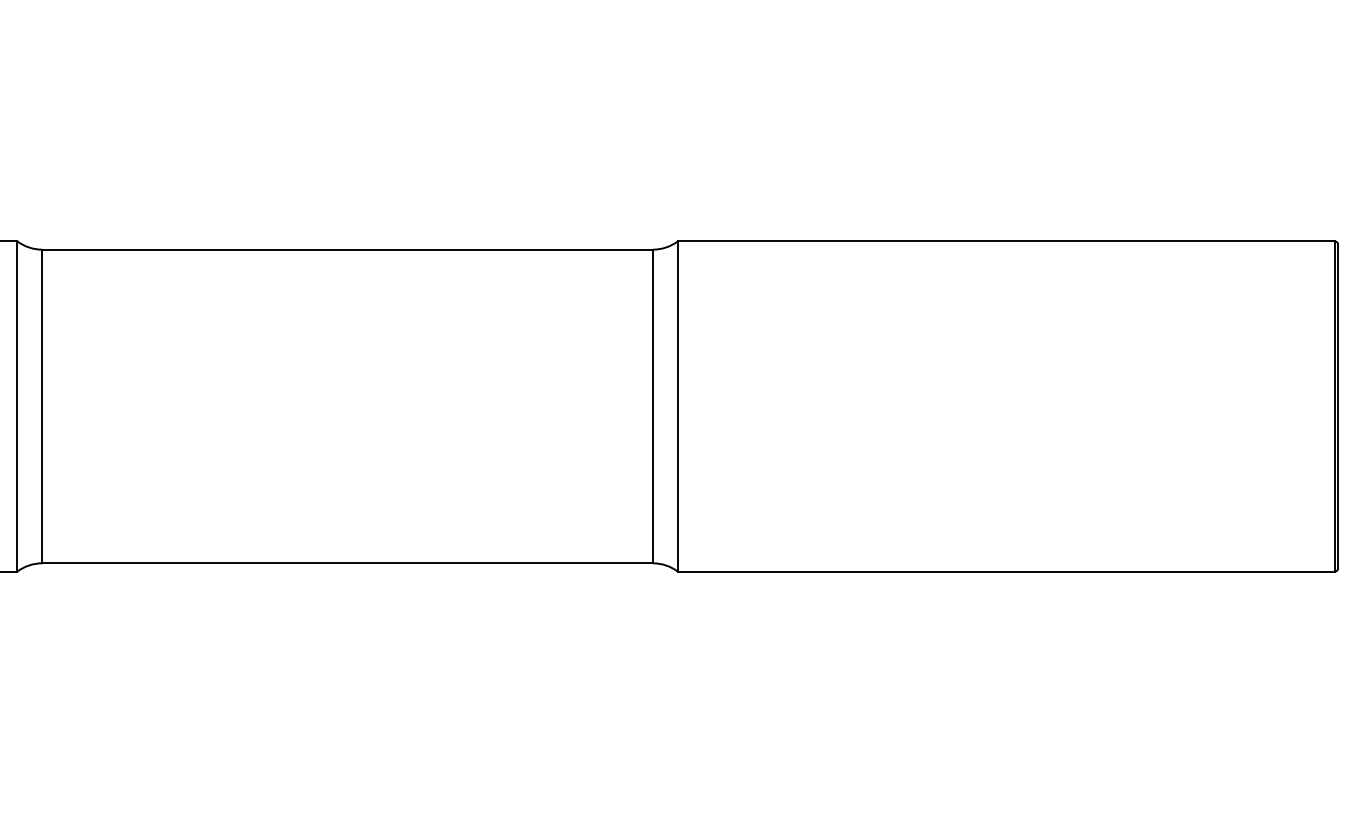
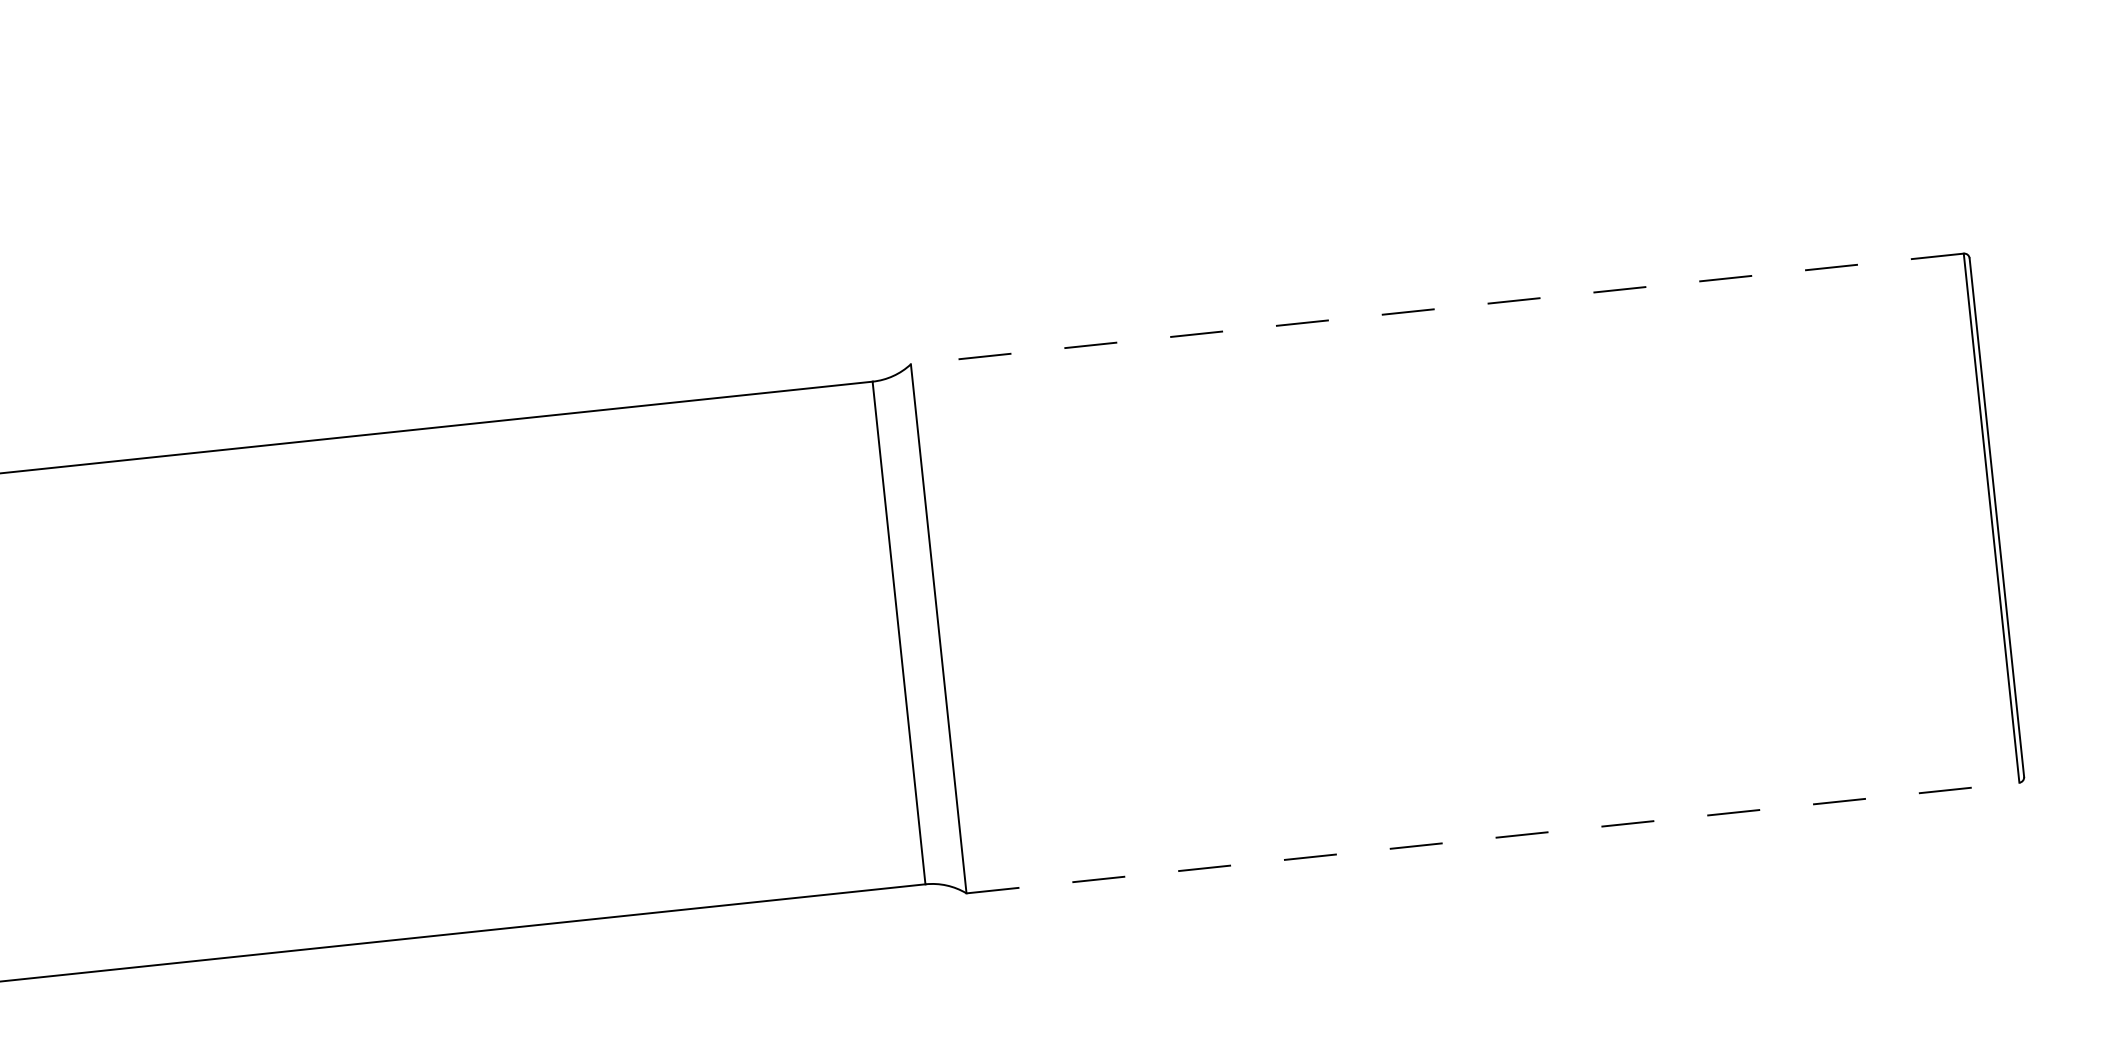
line: (1006, 241) -> (1437, 309), solid -> dashed
line: (1006, 571) -> (1493, 837), solid -> dashed

